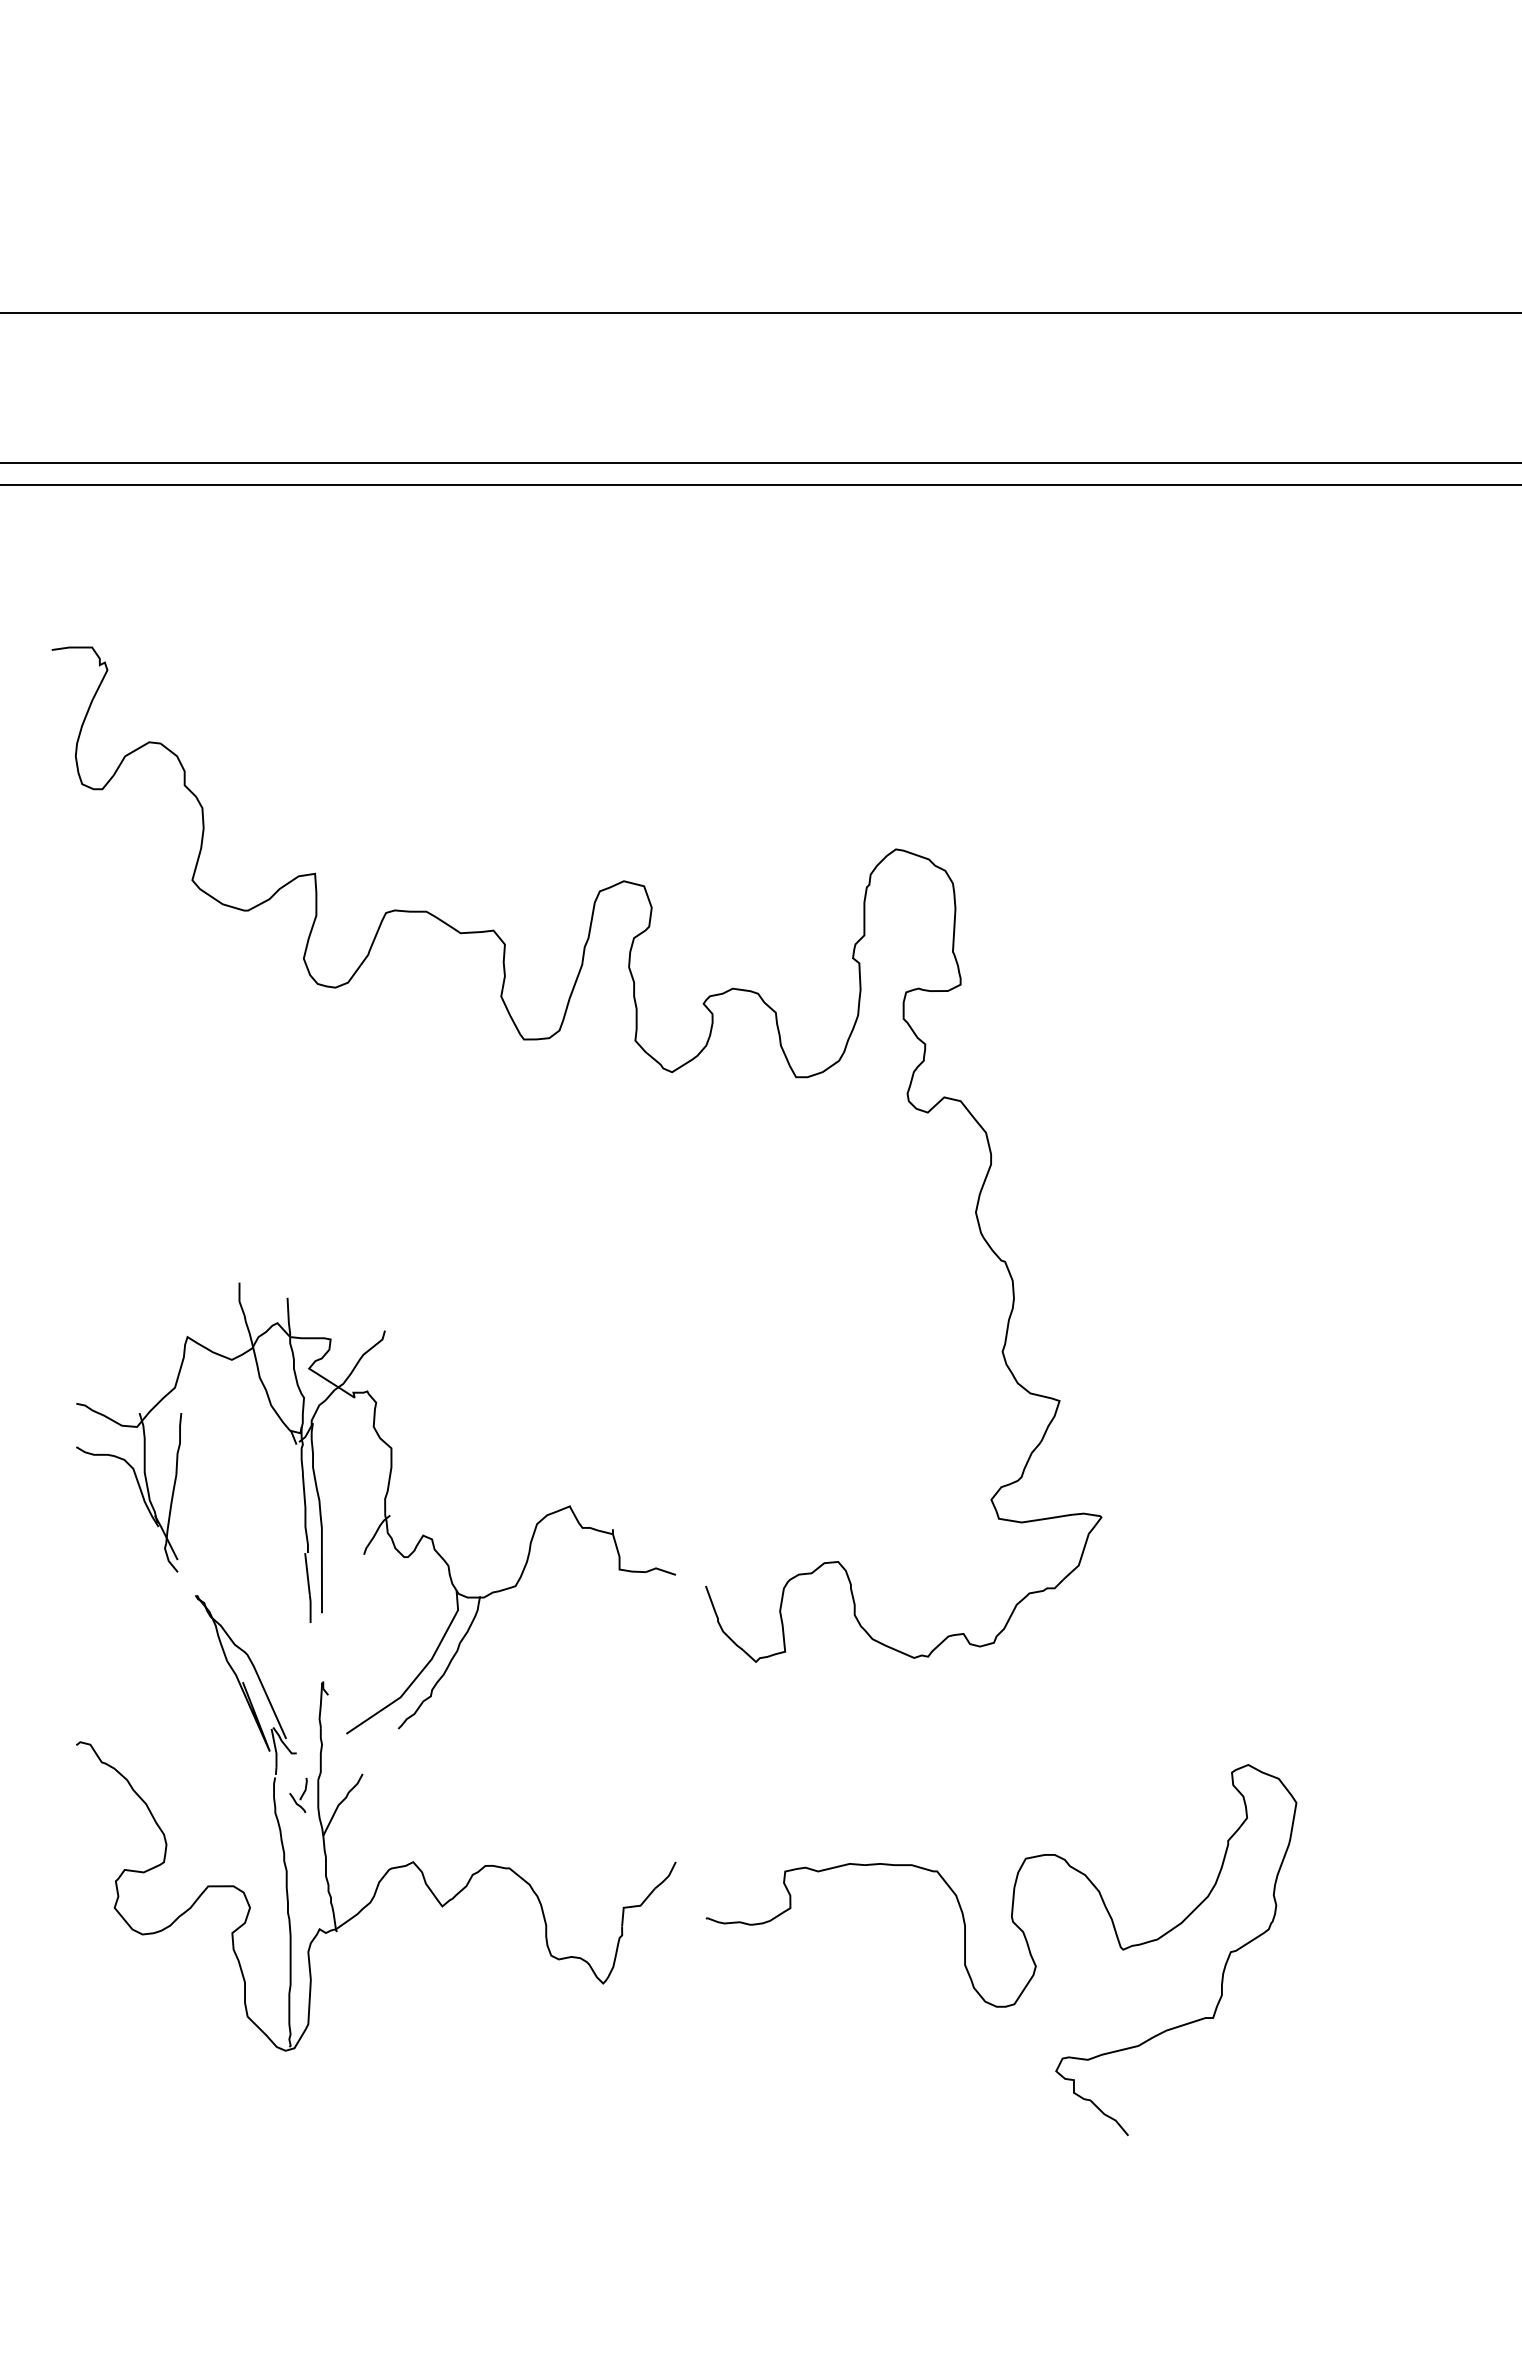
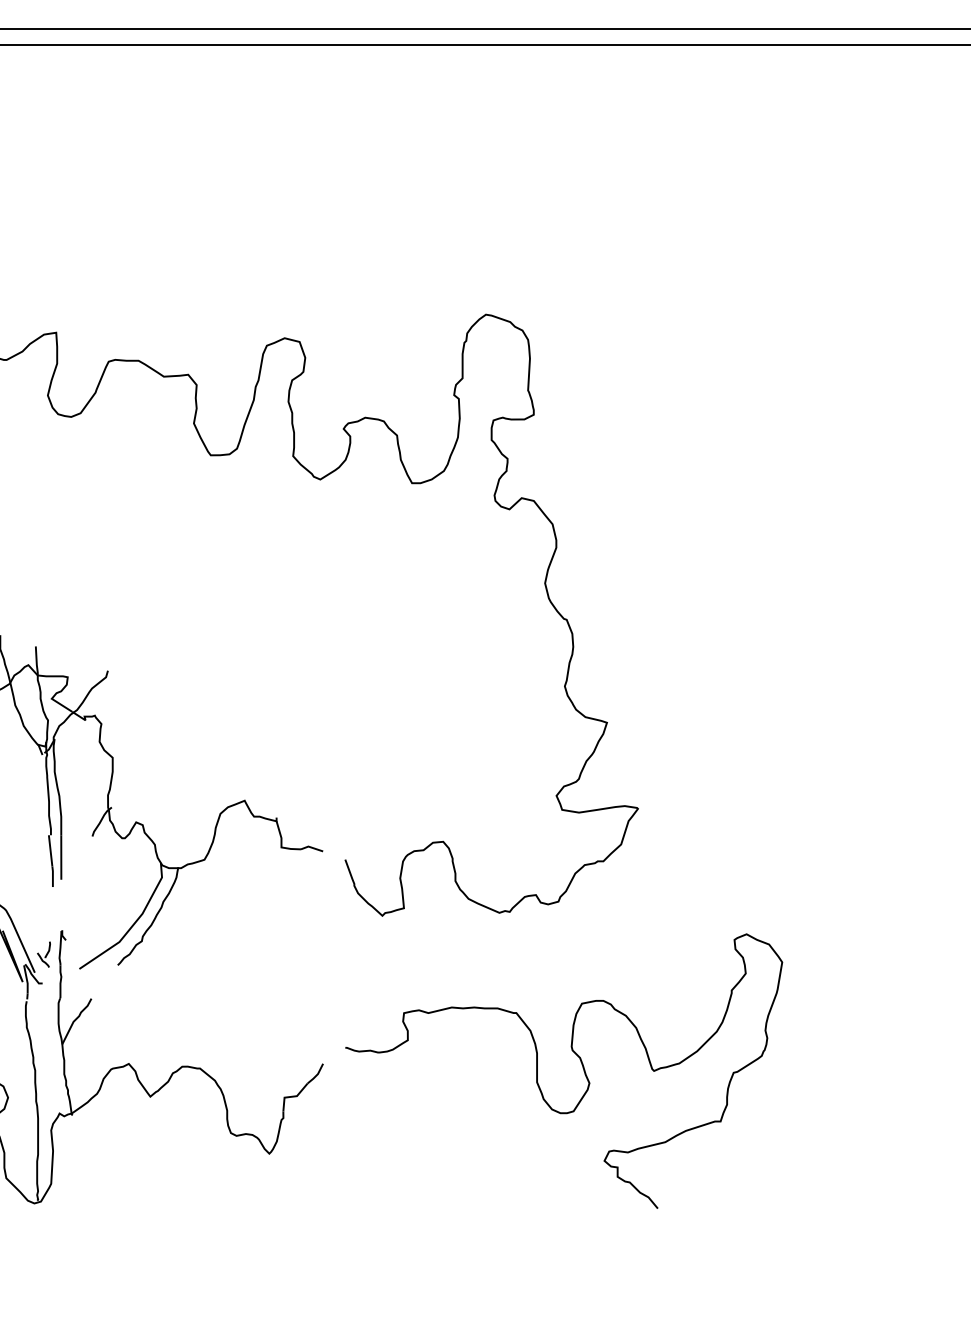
part: (298, 1794) -> (43, 953), moved
curve: (1025, 1941) -> (581, 1064), moved

